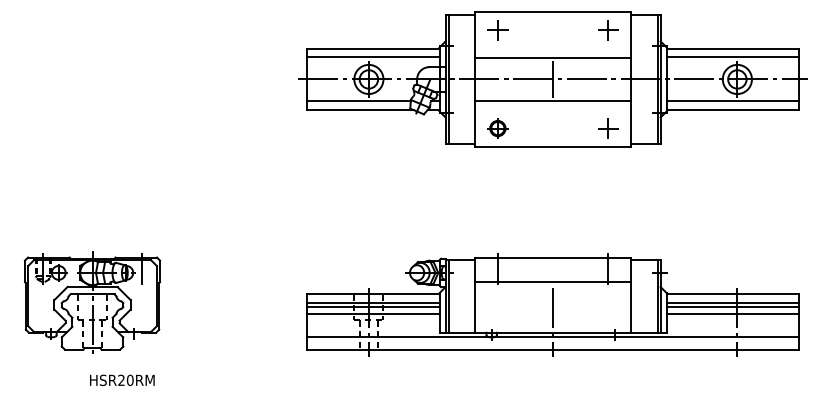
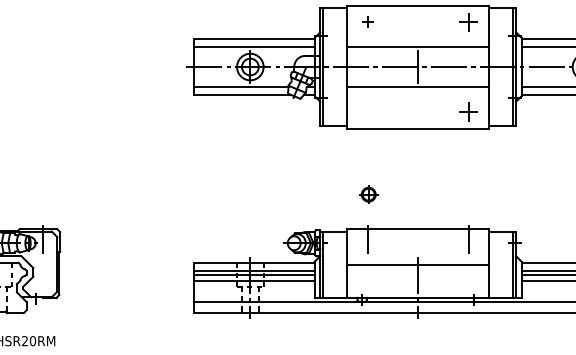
part: (497, 30) -> (367, 22), size x0.6
part: (497, 128) -> (368, 194), moved
line: (553, 282) -> (418, 265), moved

